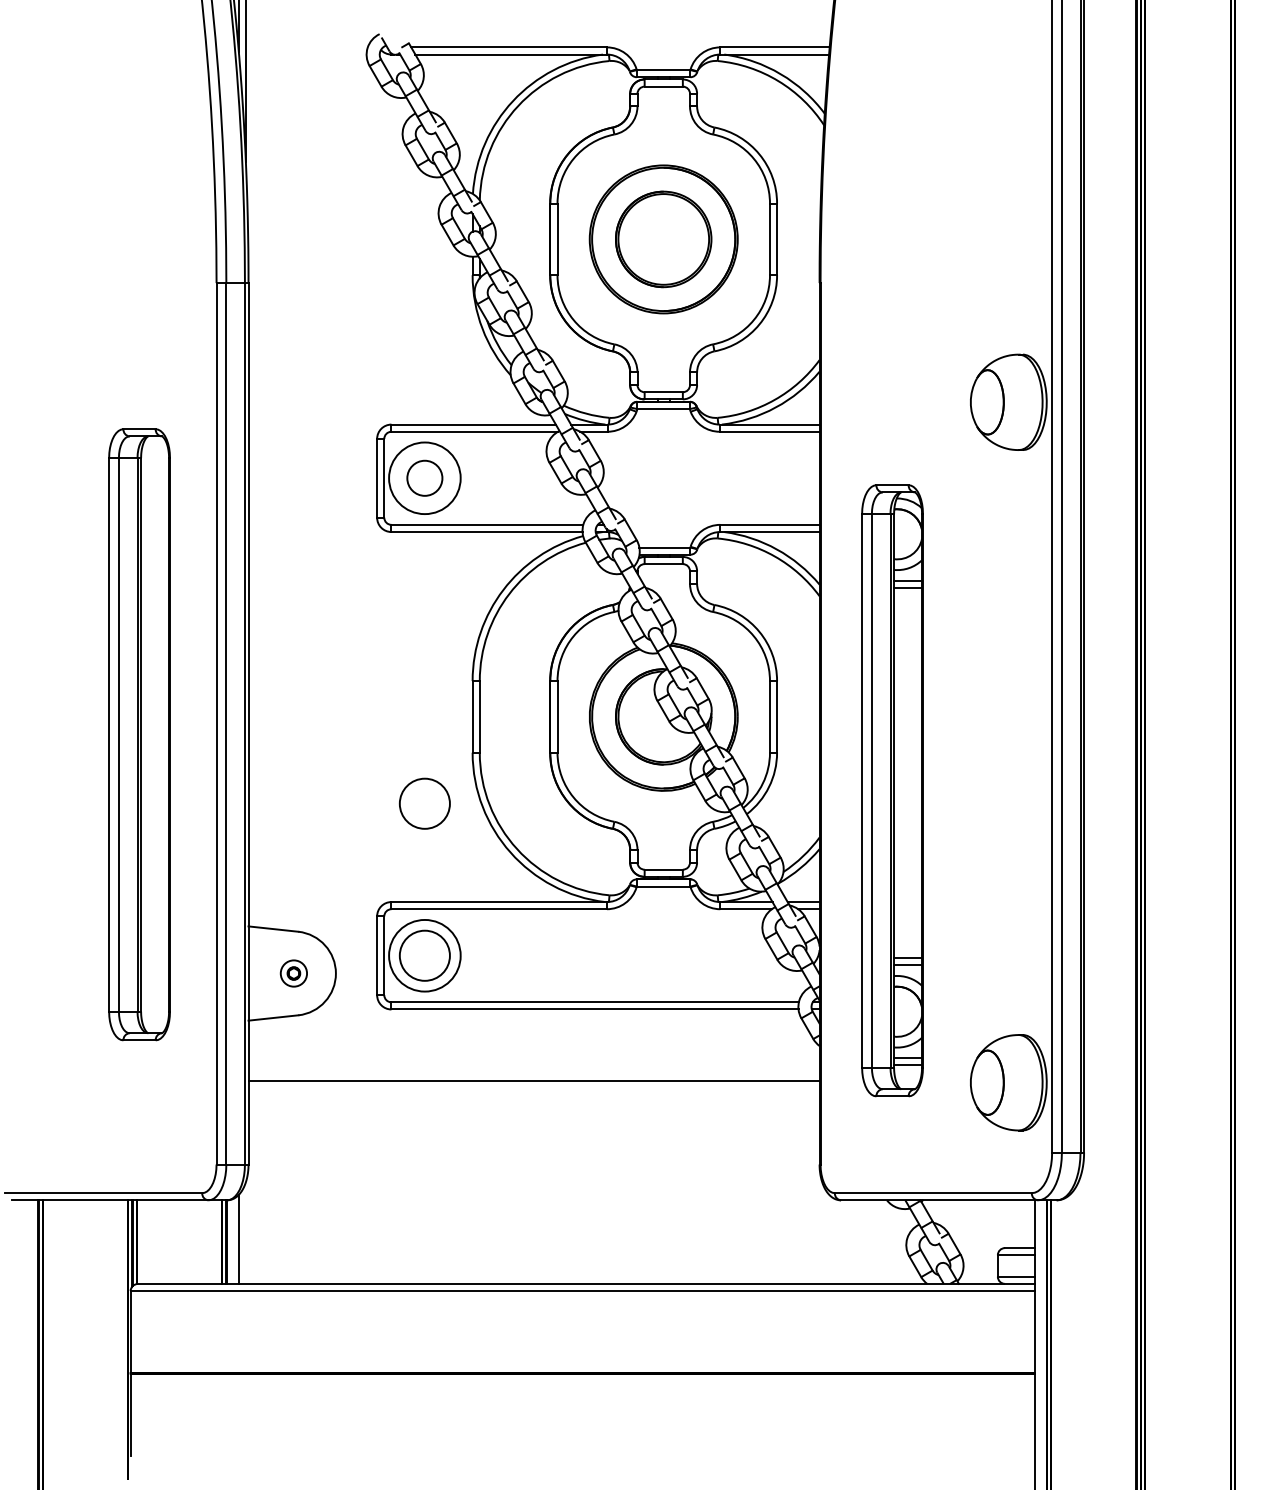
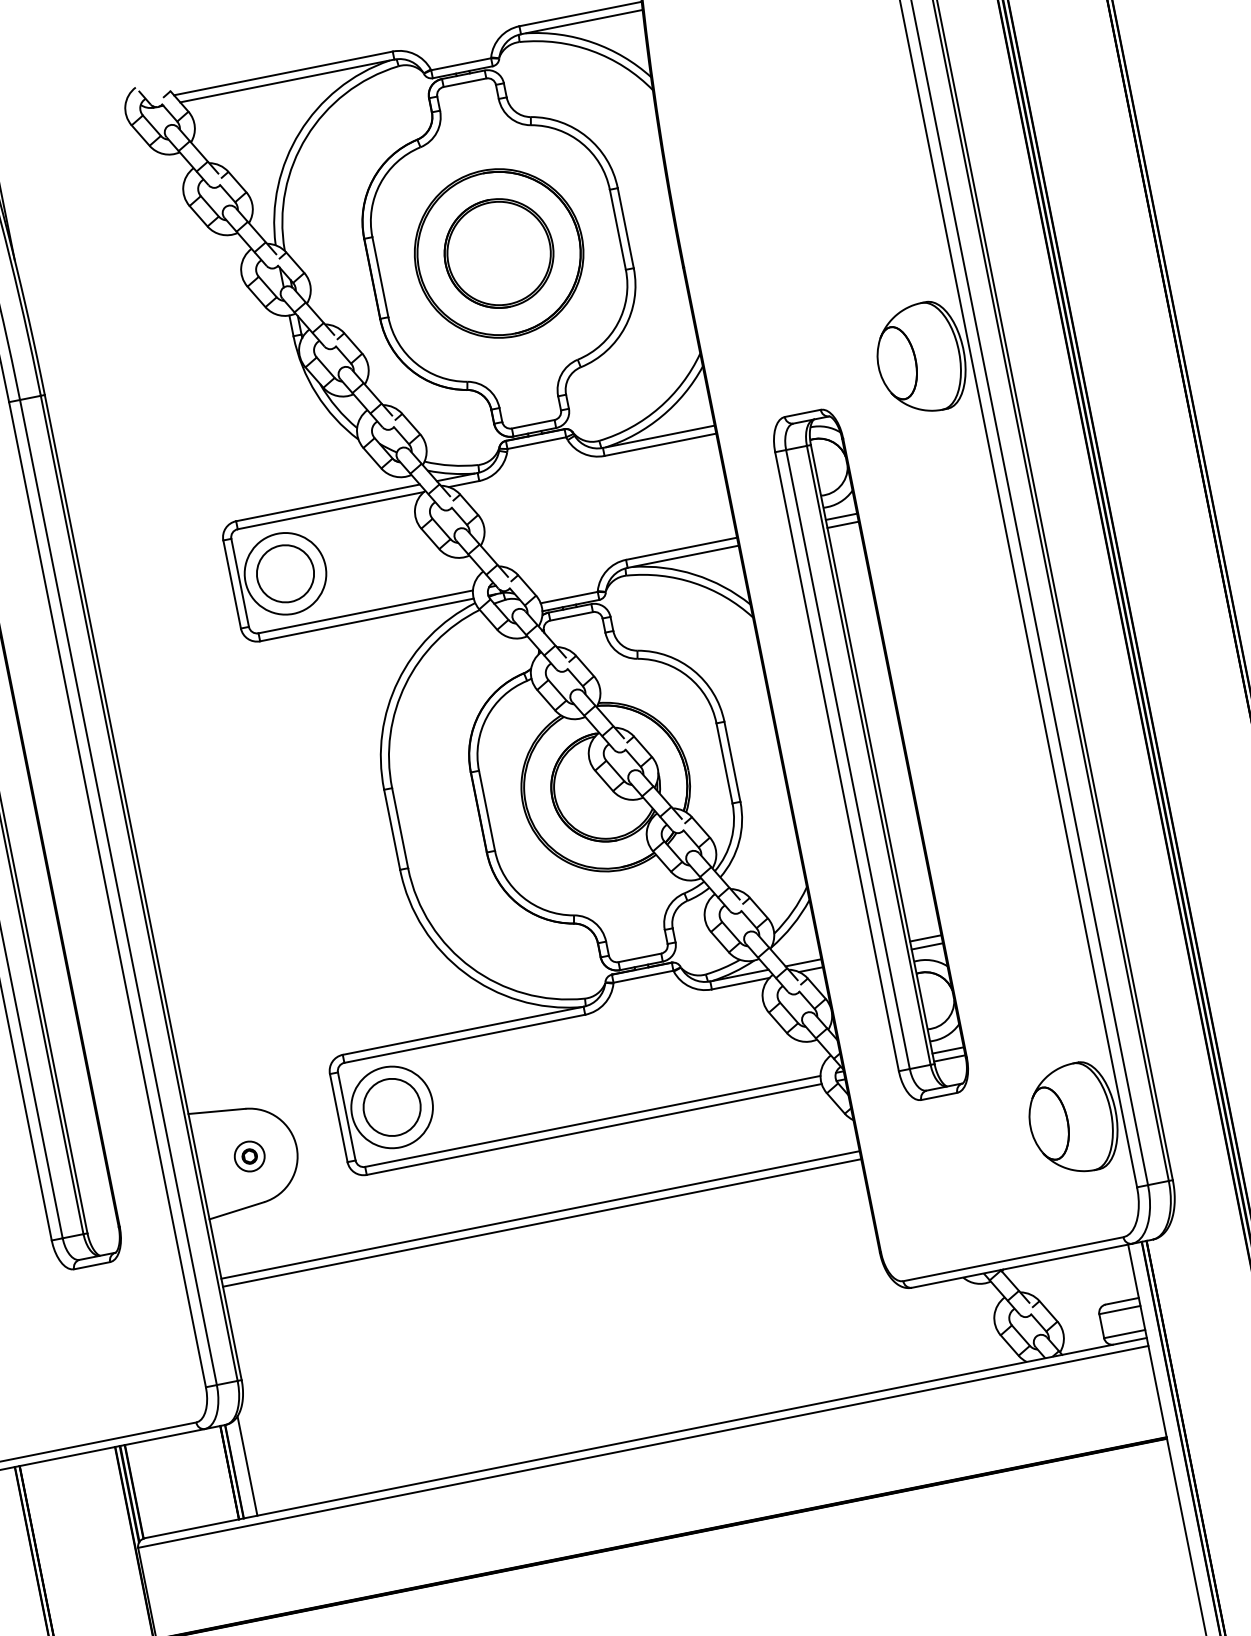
circle: (424, 478) -> (285, 574), size x1.43
part: (892, 790) -> (870, 754), moved
circle: (424, 803) -> (357, 937), removed
line: (533, 1073) -> (539, 1214), added

